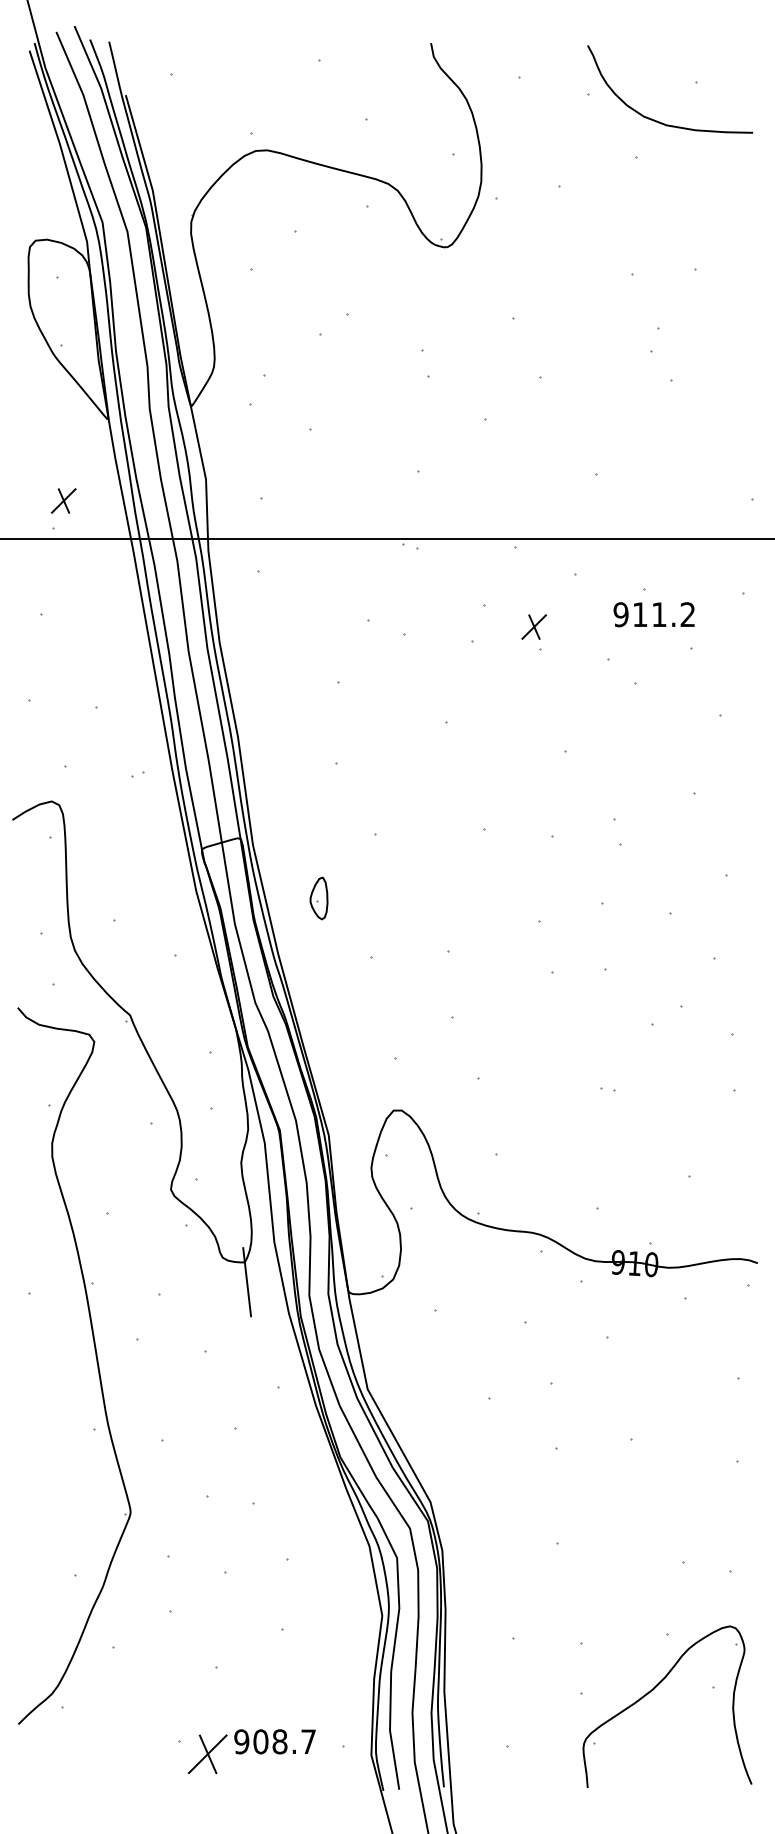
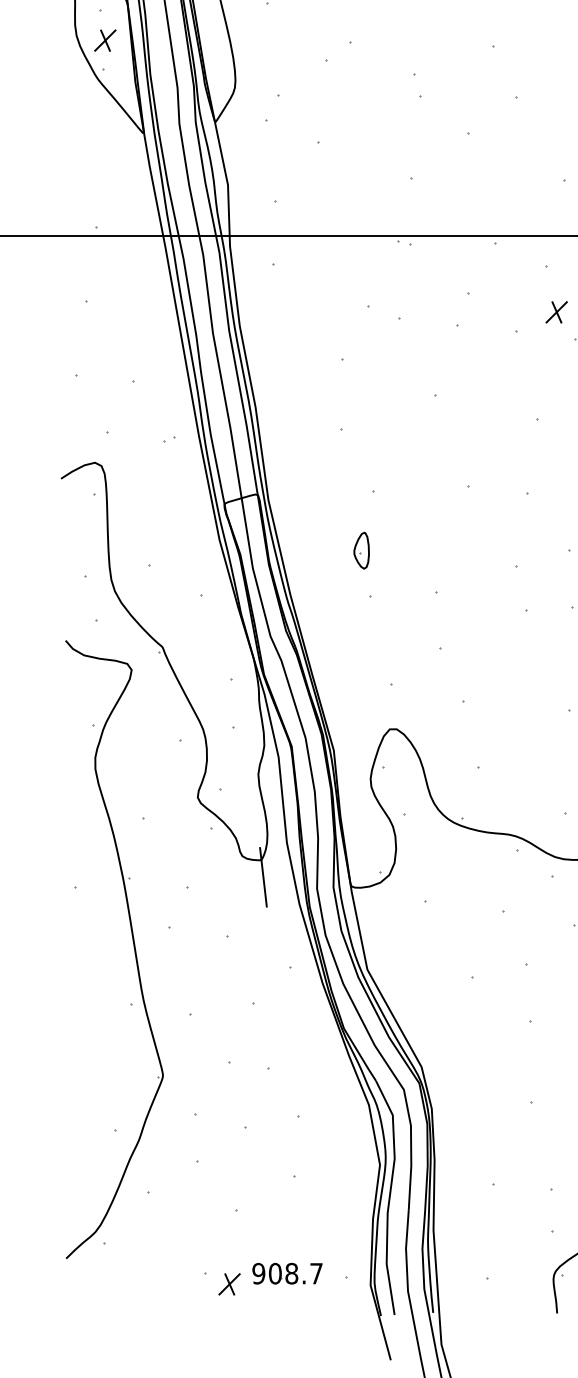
part: (63, 500) -> (105, 40), moved
part: (533, 626) -> (556, 311), moved
part: (318, 898) -> (361, 550), moved
part: (207, 1753) -> (229, 1283), size x0.62

